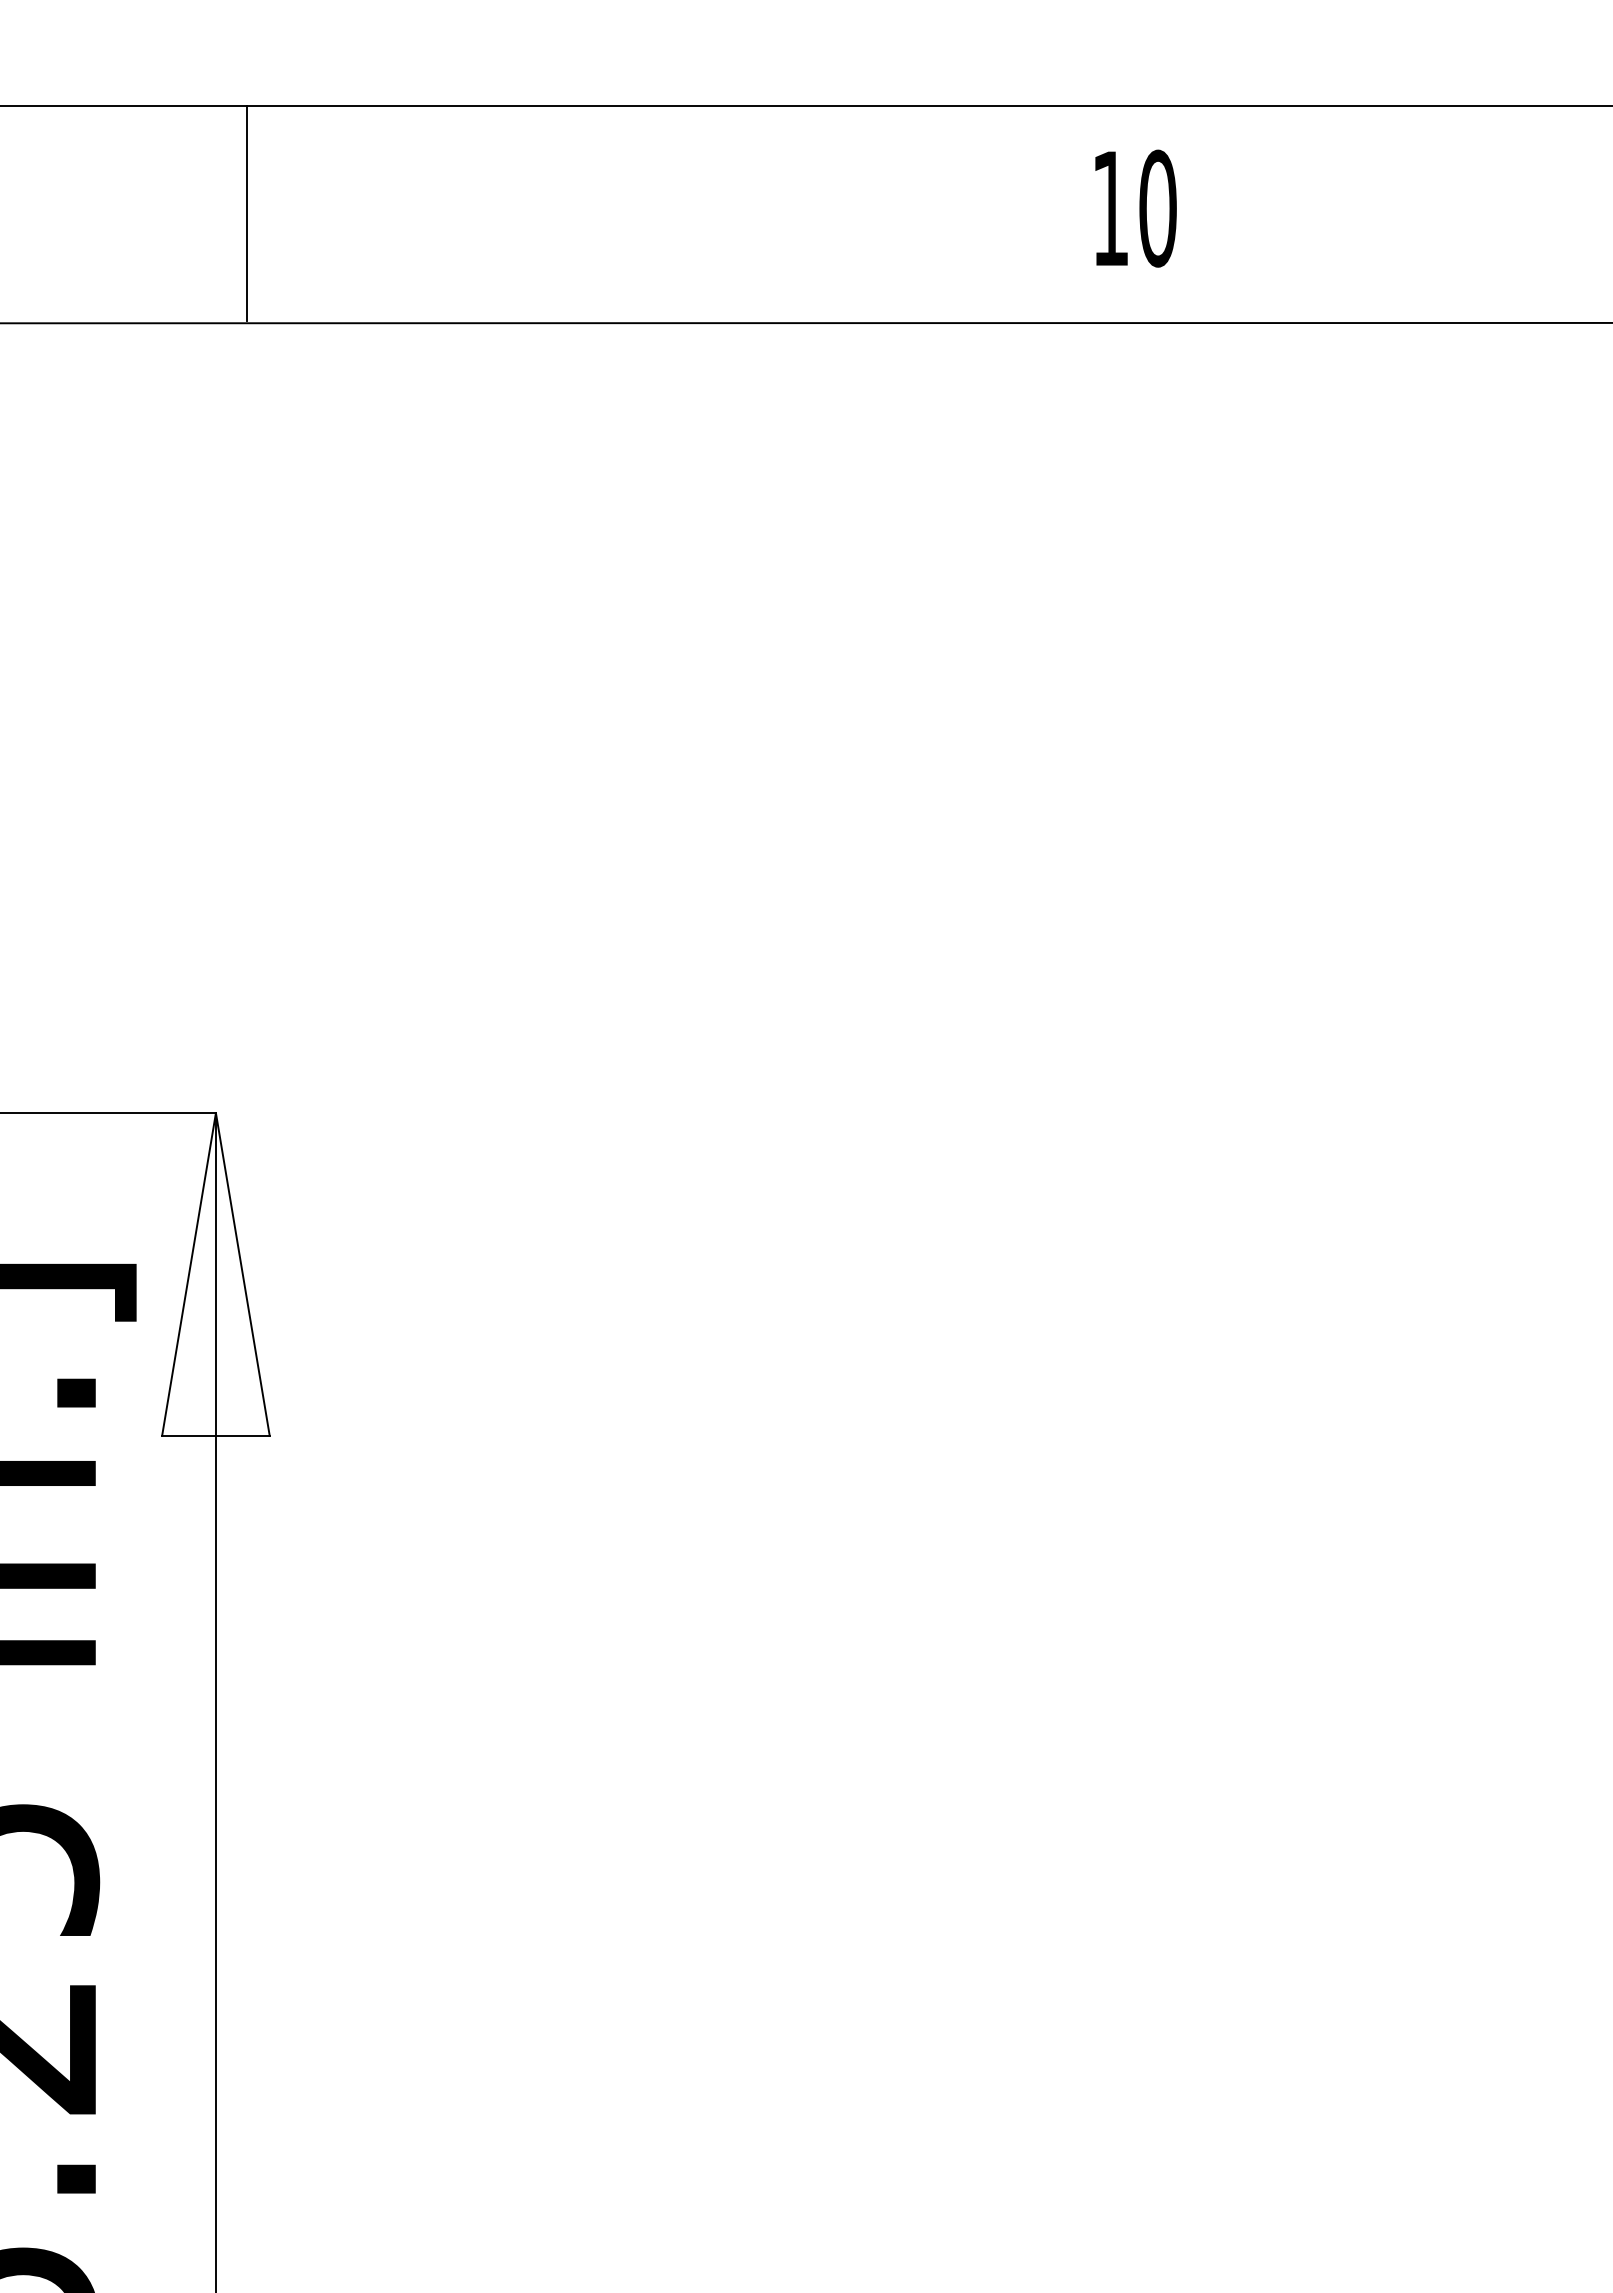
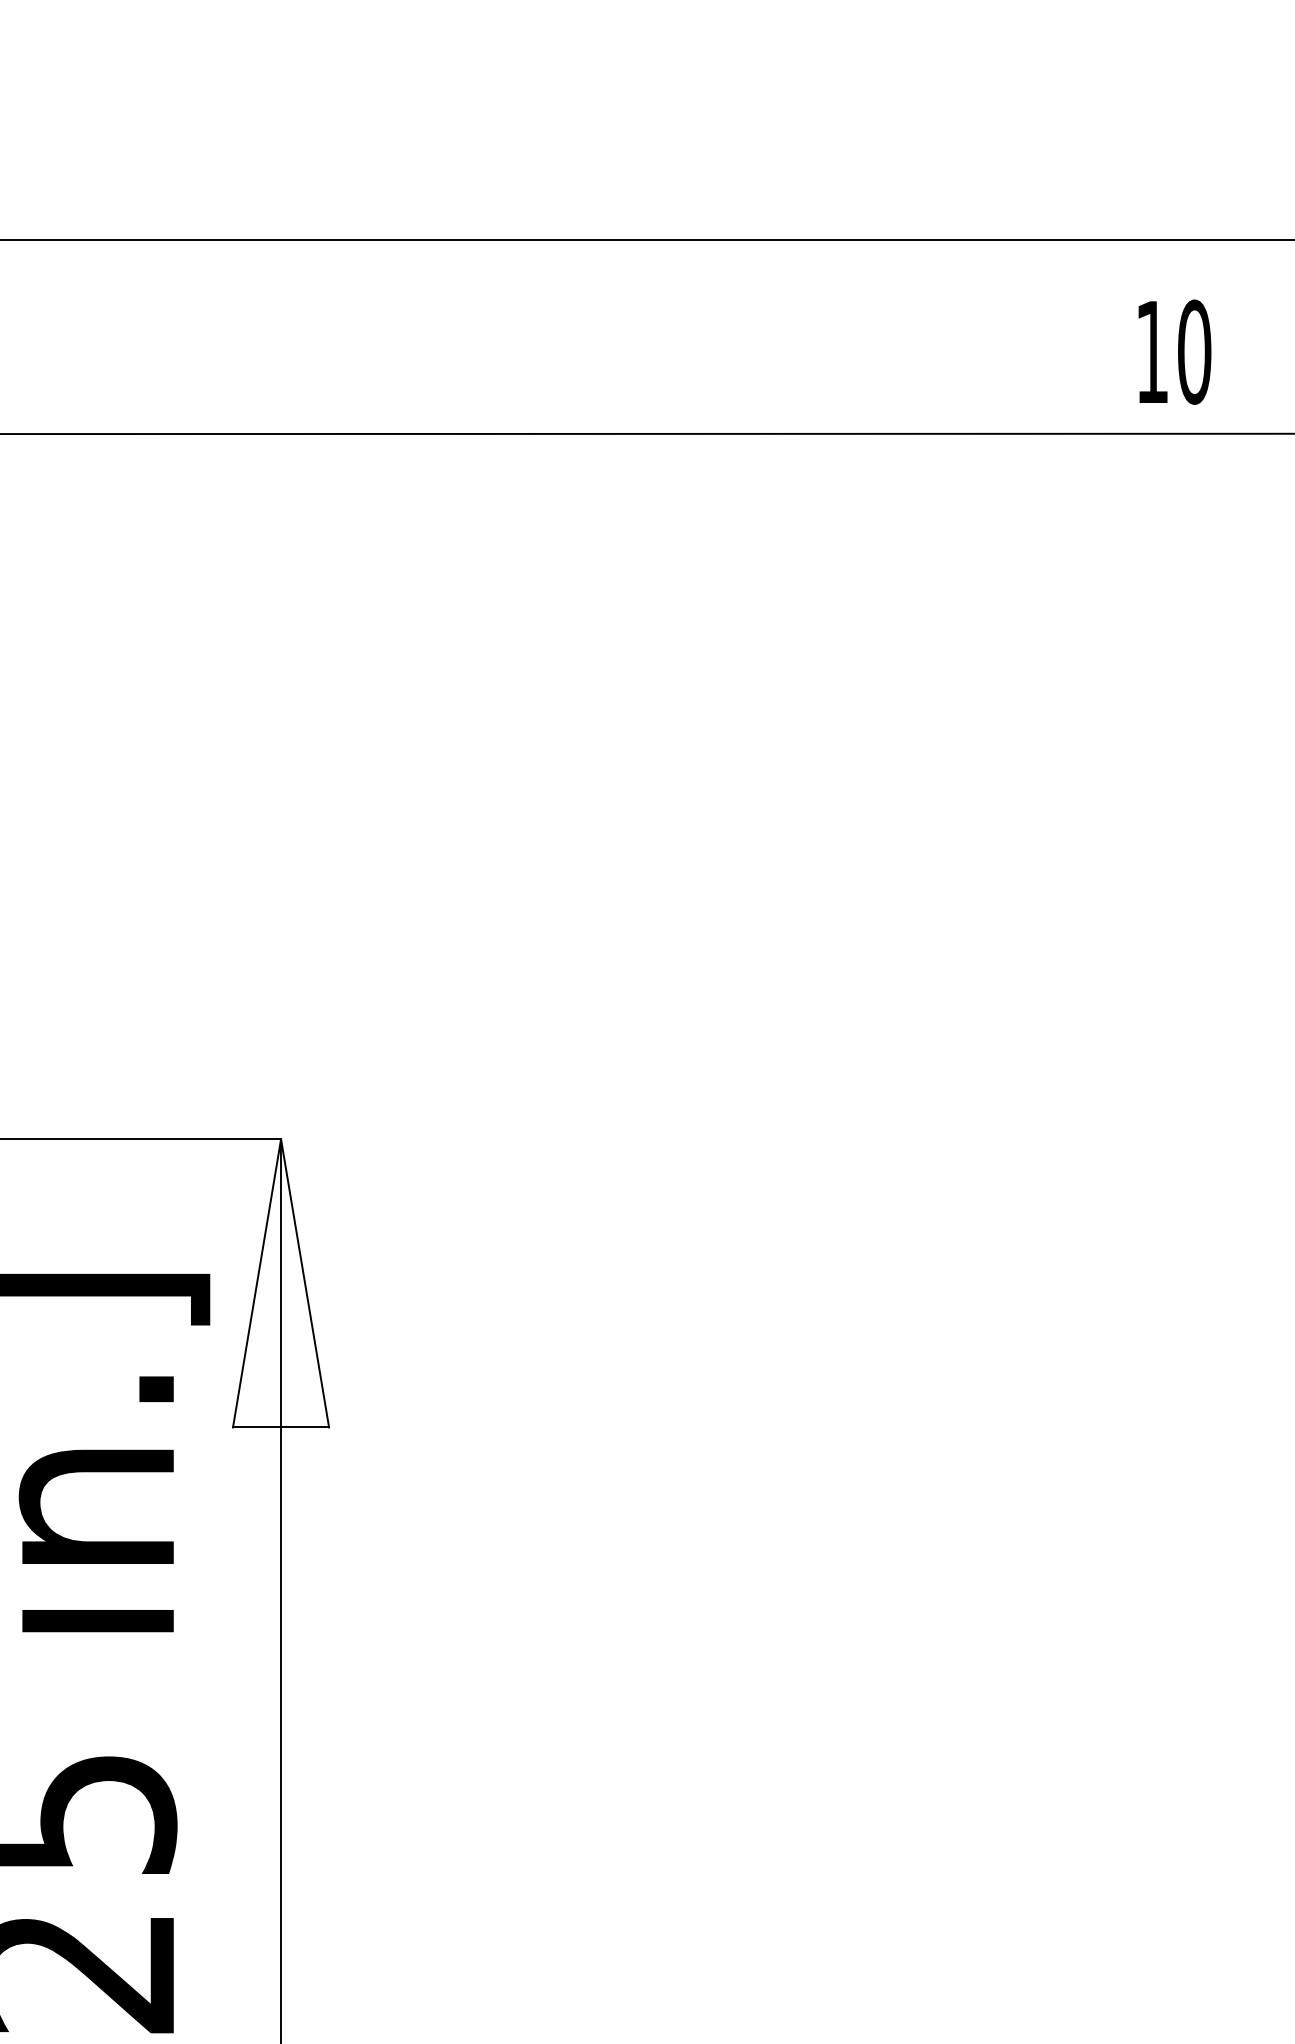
text: (1135, 208) -> (1174, 352), moved
line: (247, 213) -> (309, 335), removed

